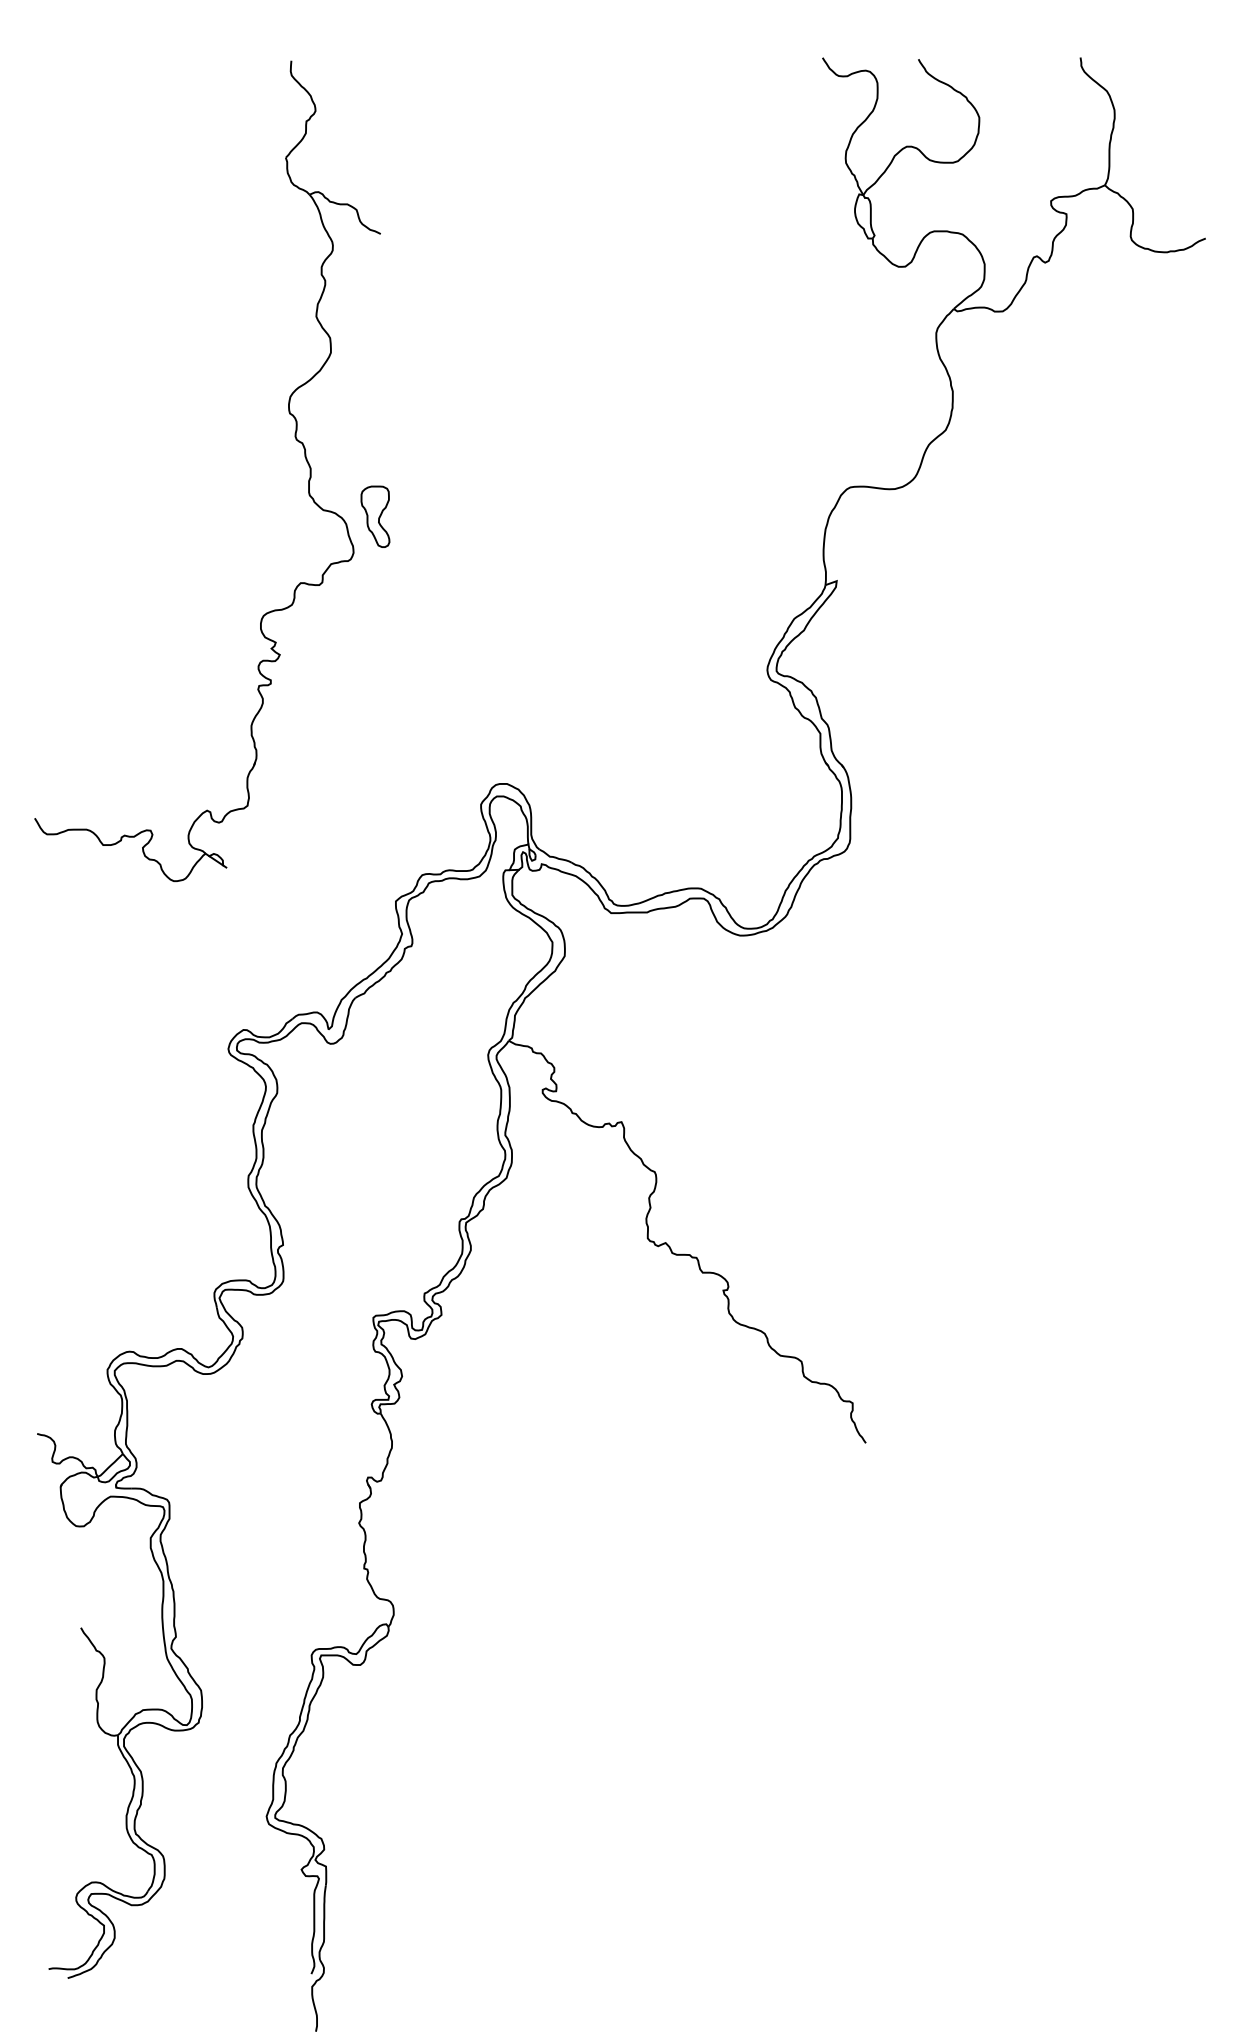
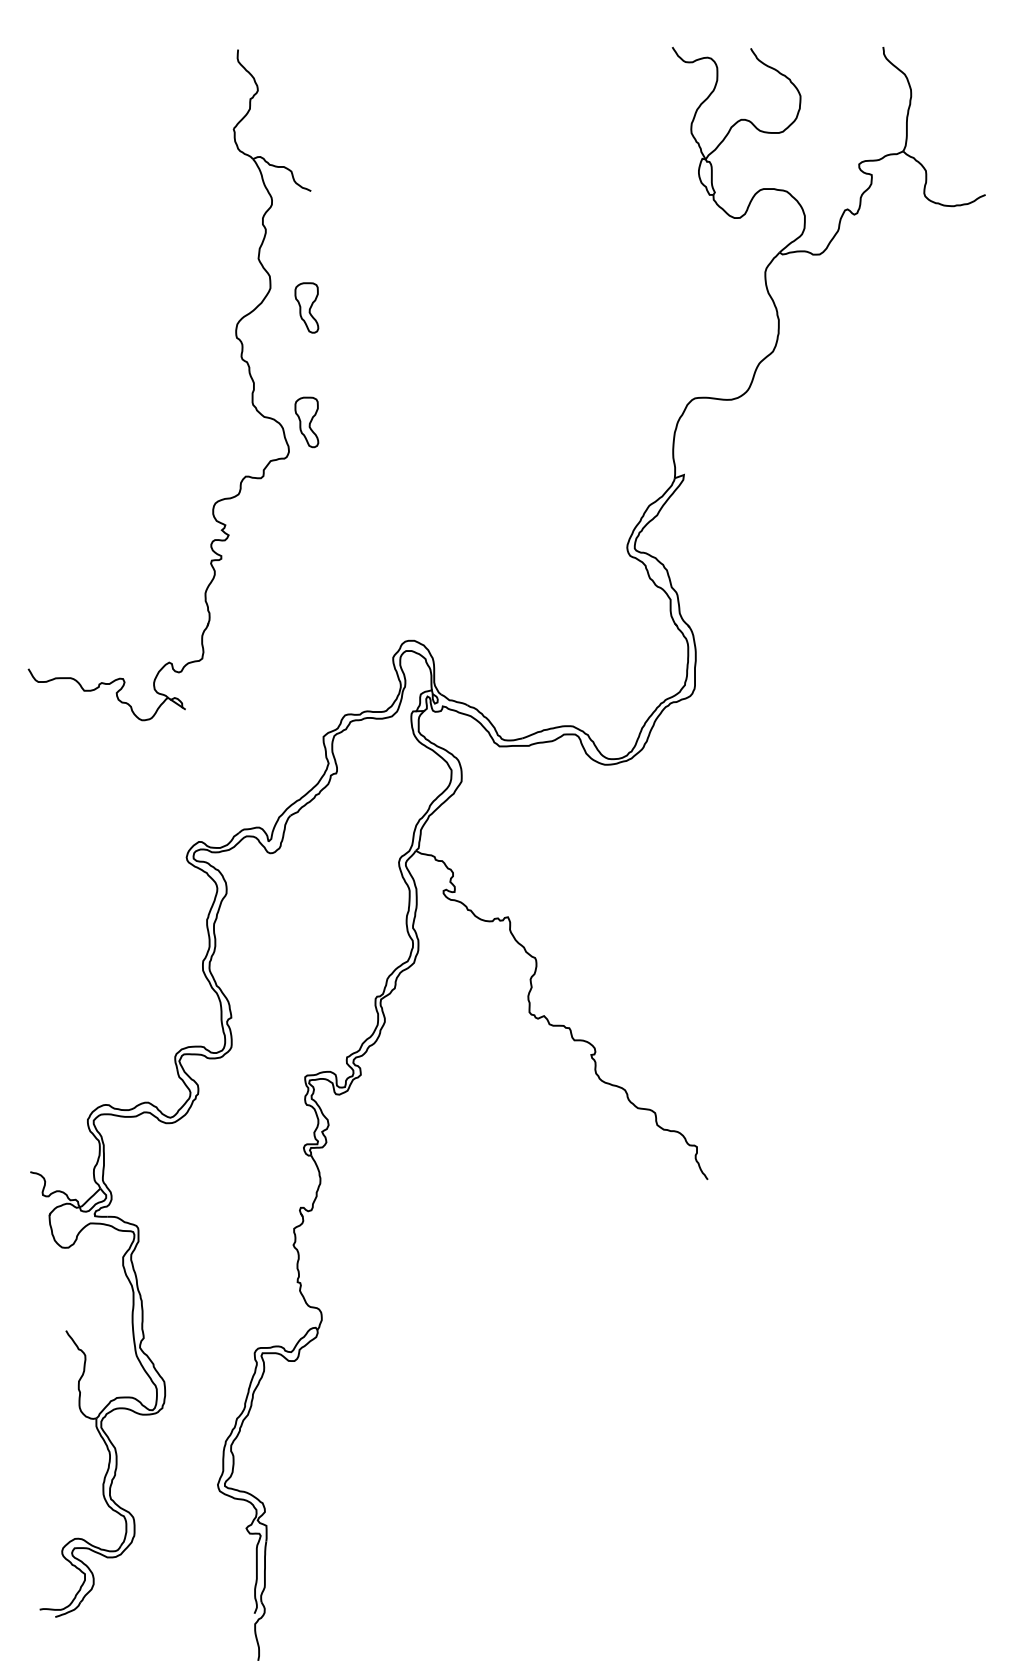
part: (375, 376) -> (306, 307), added

